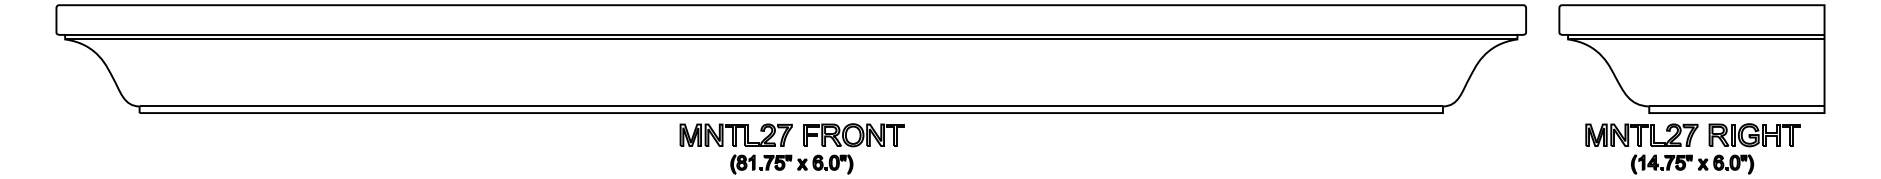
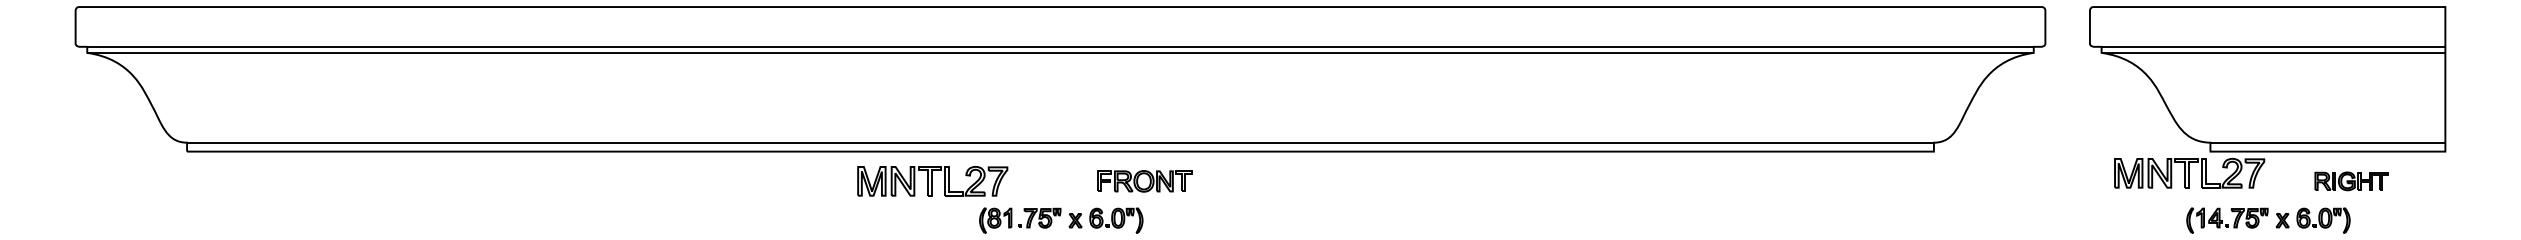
part: (736, 135) -> (932, 181), moved
part: (853, 135) -> (1144, 181), size x0.7
part: (1641, 135) -> (2189, 173), moved
part: (1754, 135) -> (2351, 181), size x0.6

